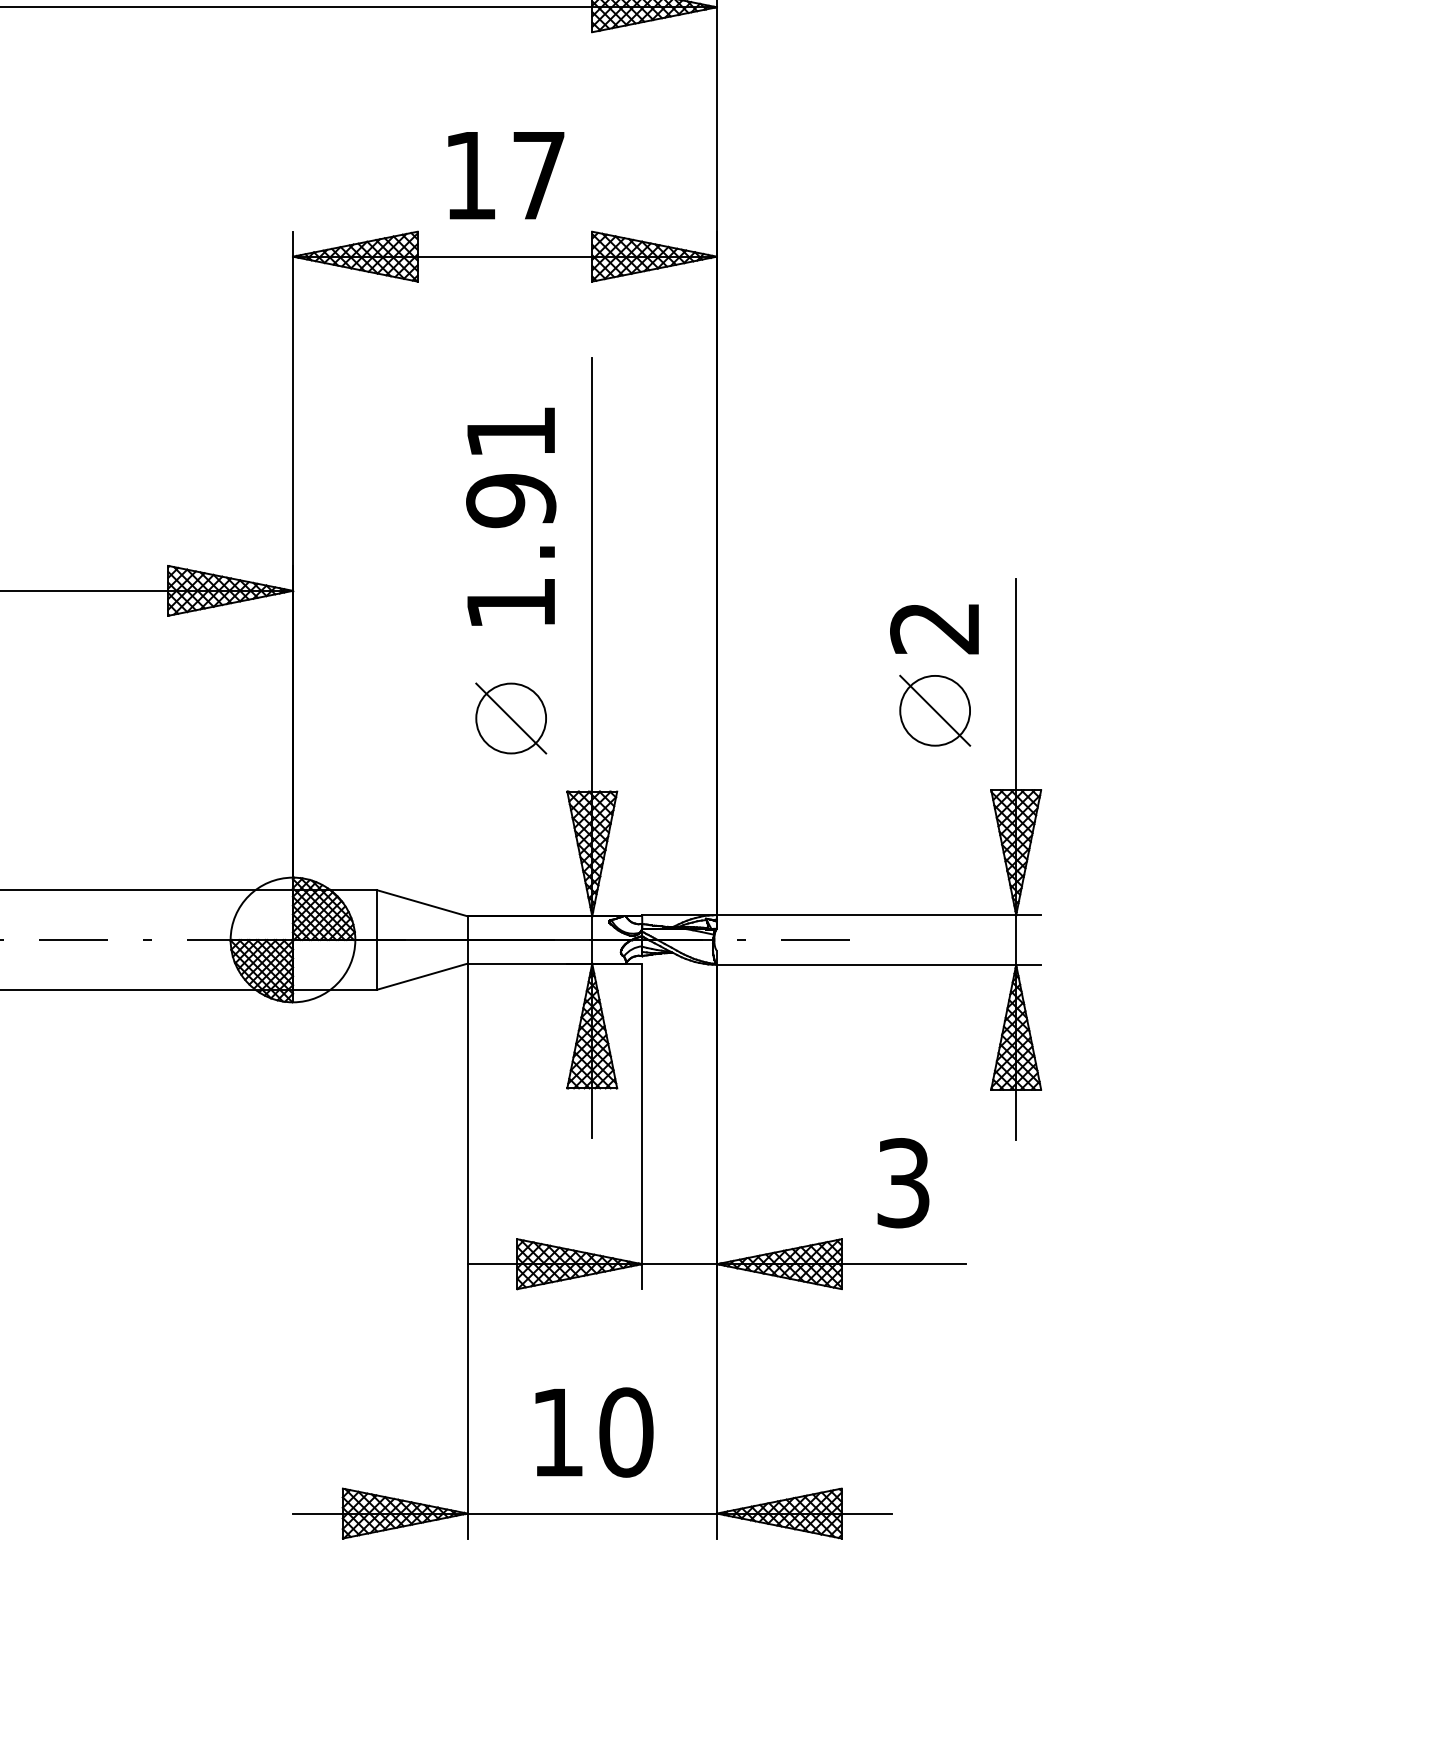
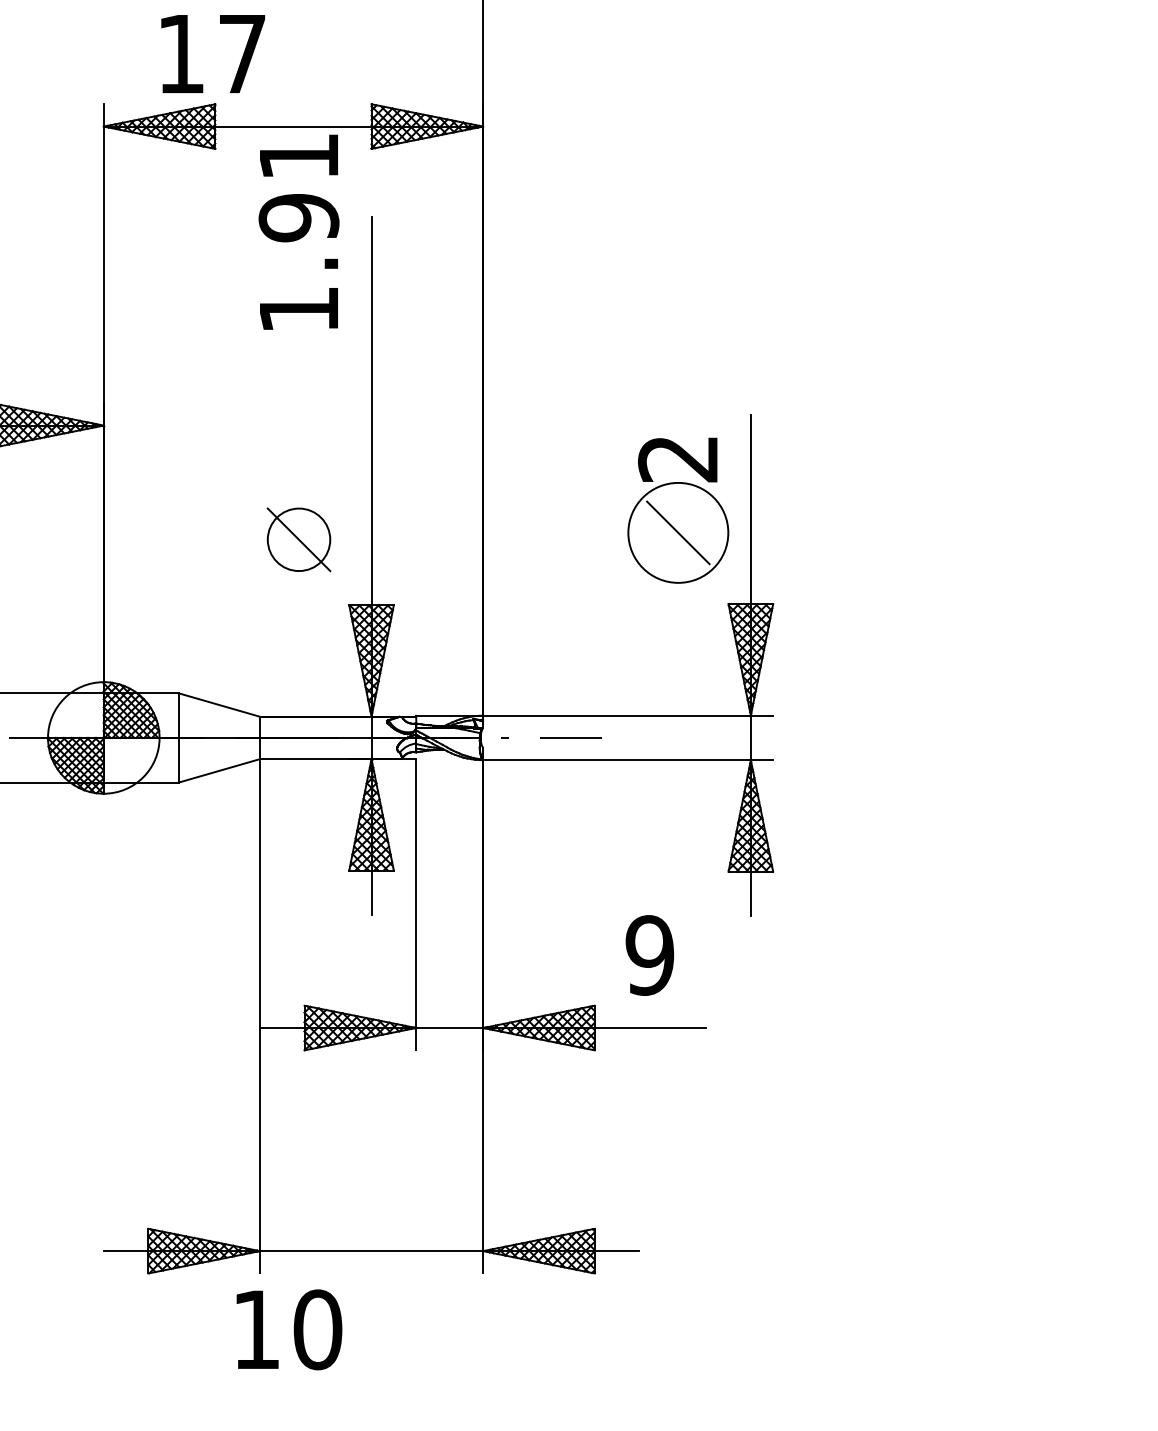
text: (506, 175) -> (213, 53), moved
text: (511, 516) -> (299, 232), moved
circle: (935, 710) -> (678, 532), size x1.6
text: (903, 1183) -> (650, 955), 3 -> 9
text: (594, 1432) -> (289, 1329), moved

